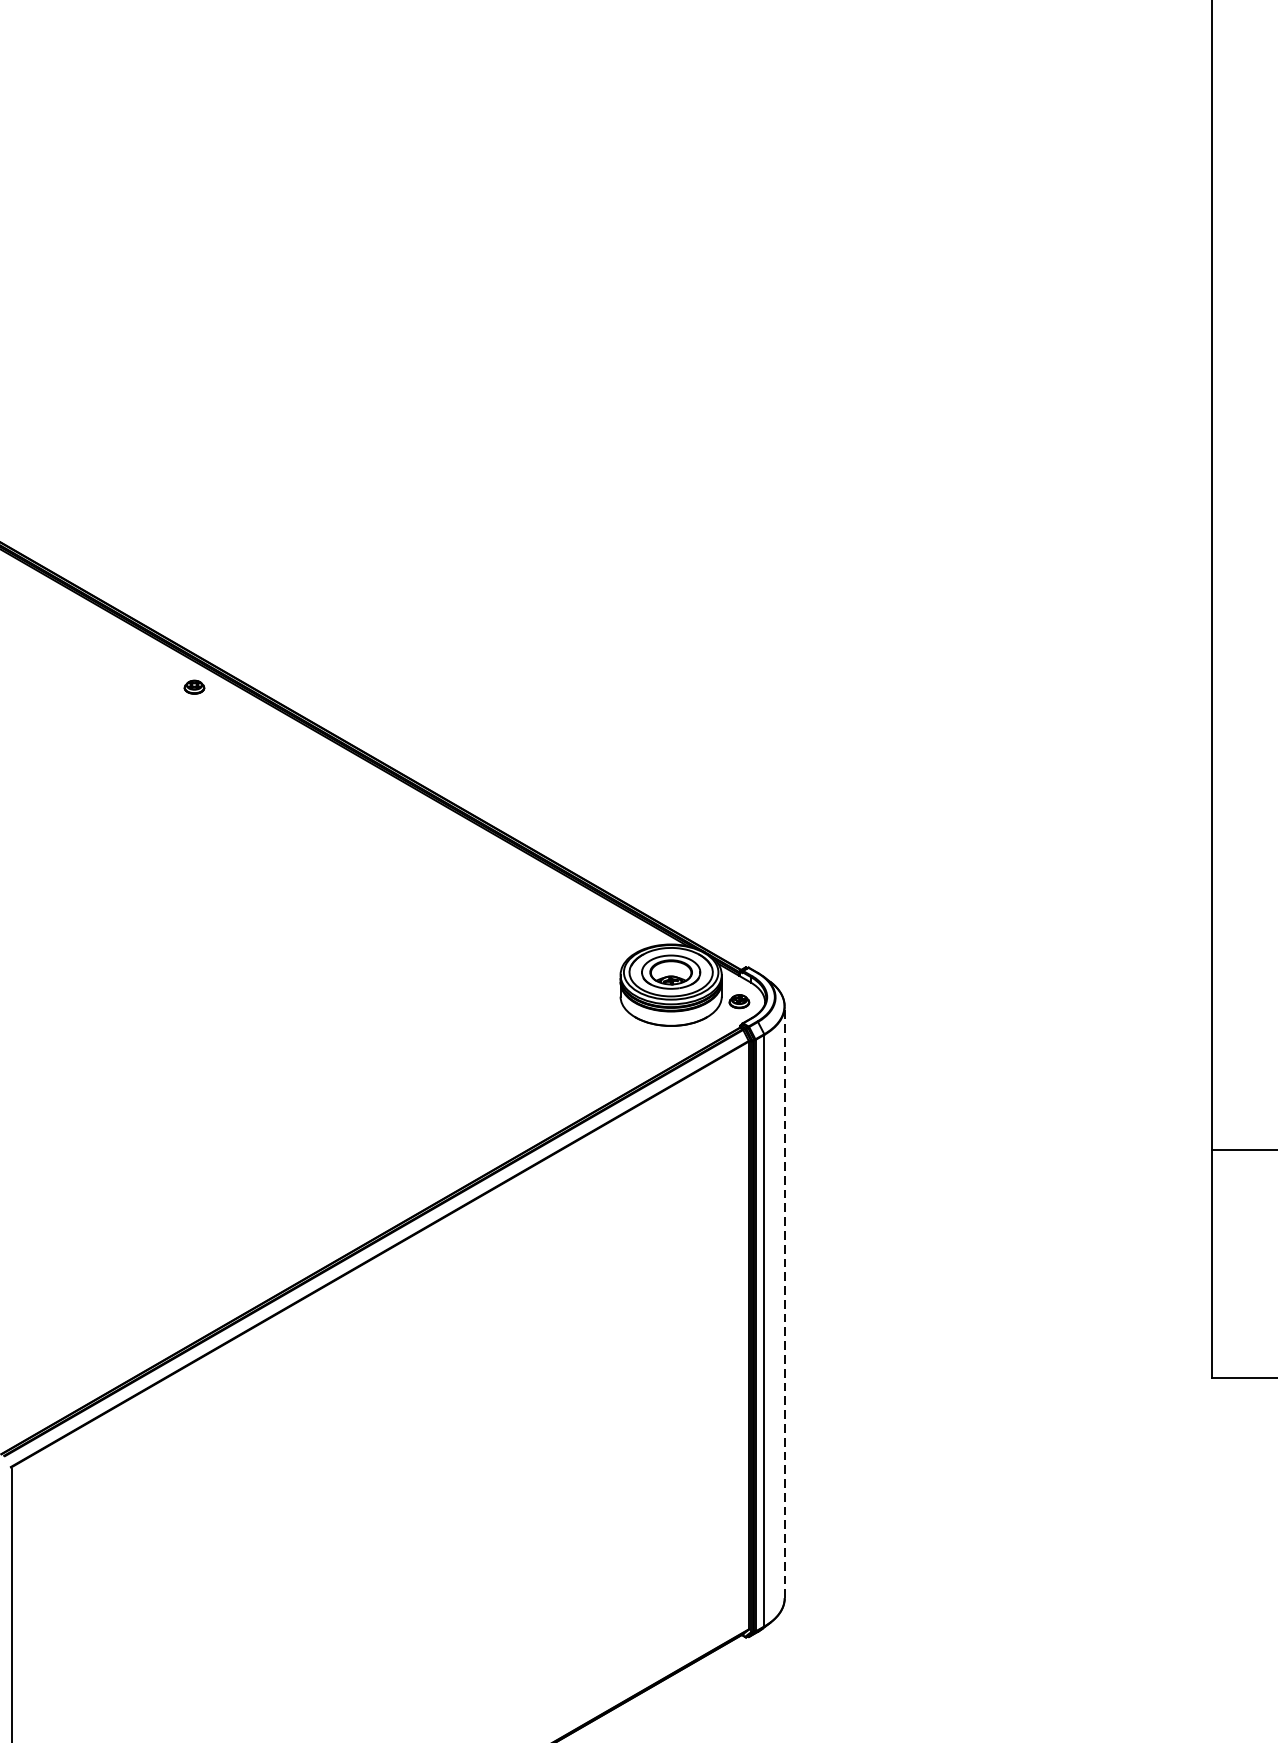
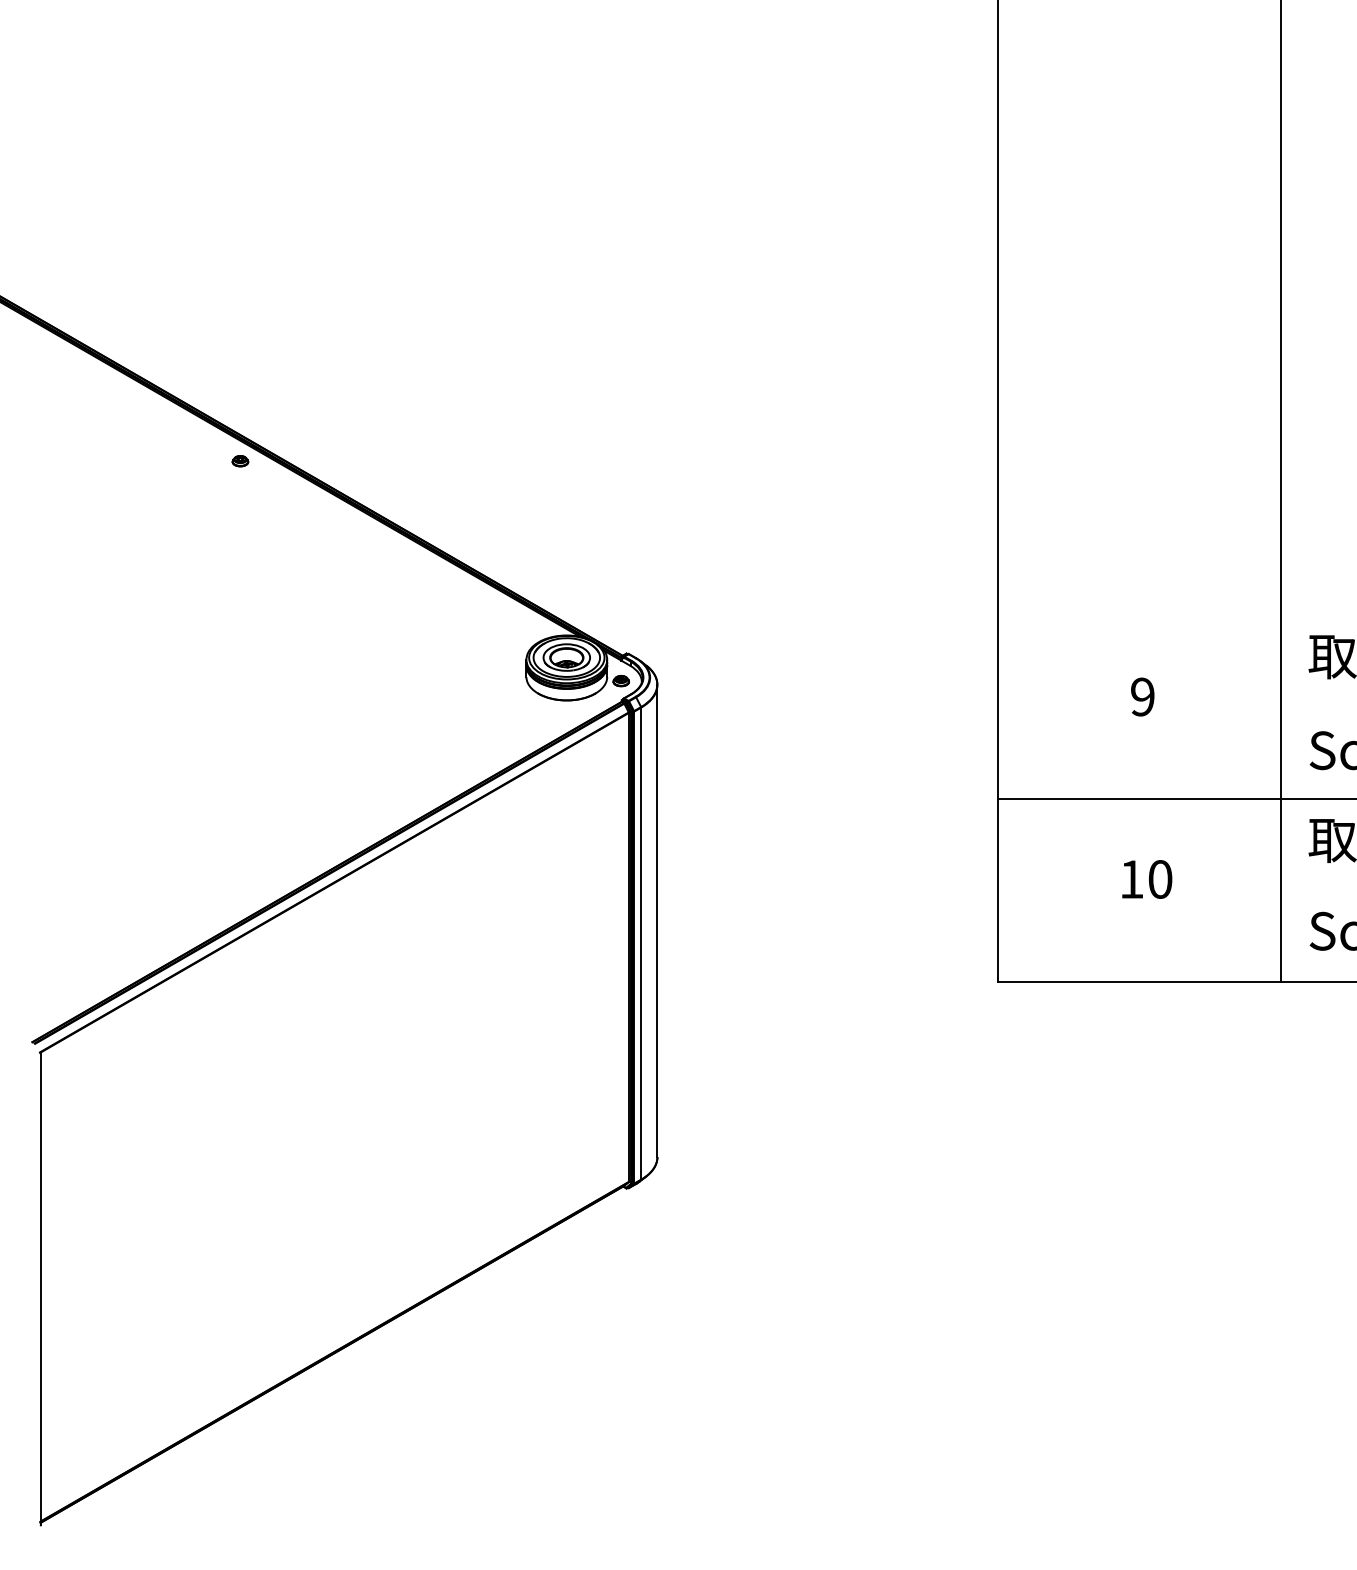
part: (194, 687) -> (240, 461), moved
line: (784, 1301) -> (657, 920), dashed -> solid

